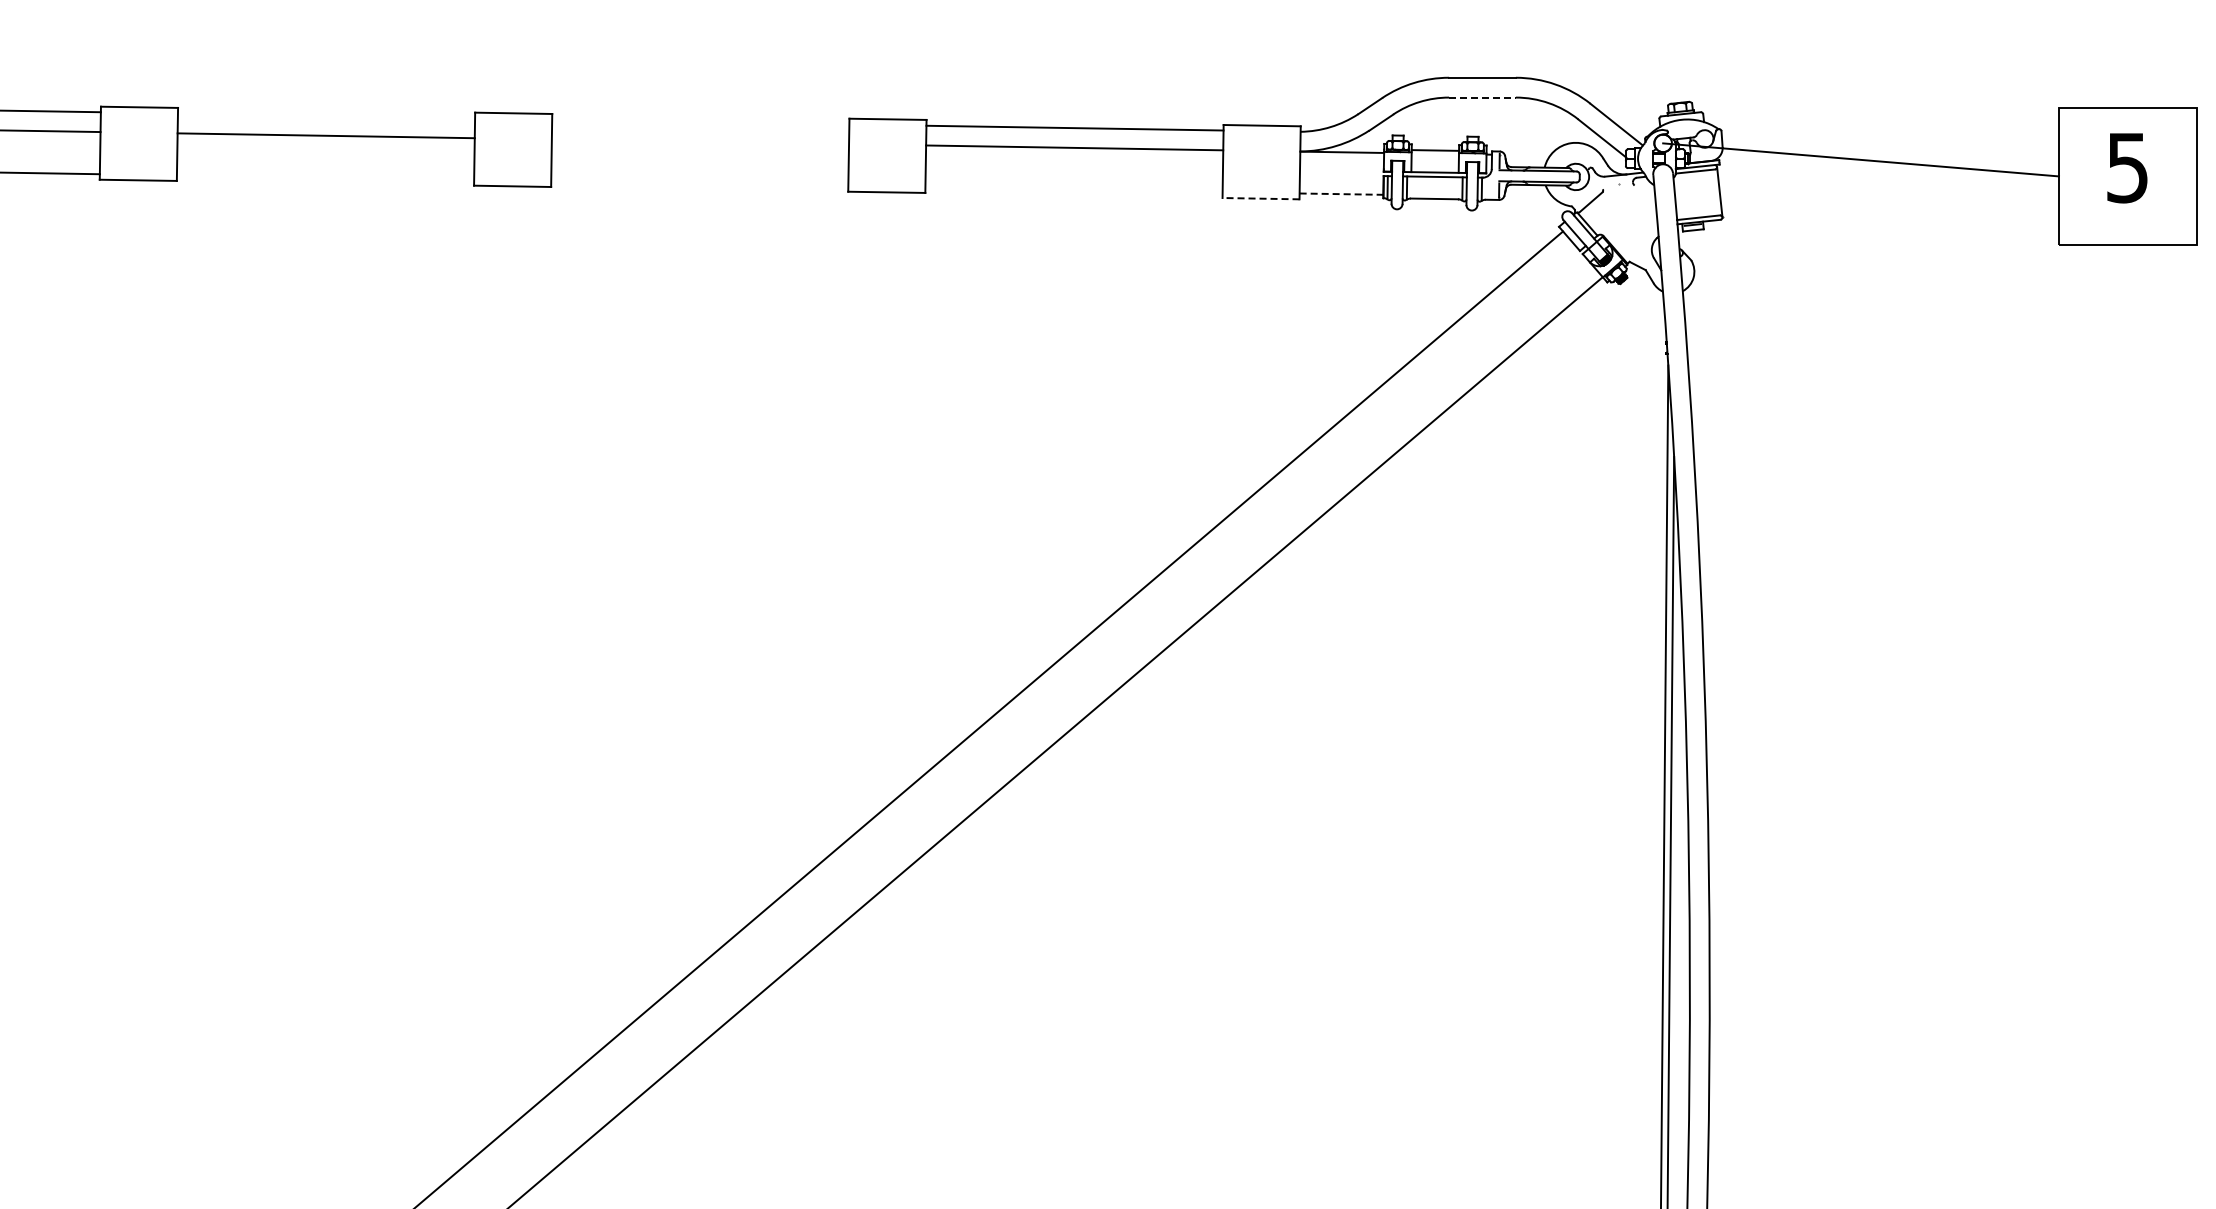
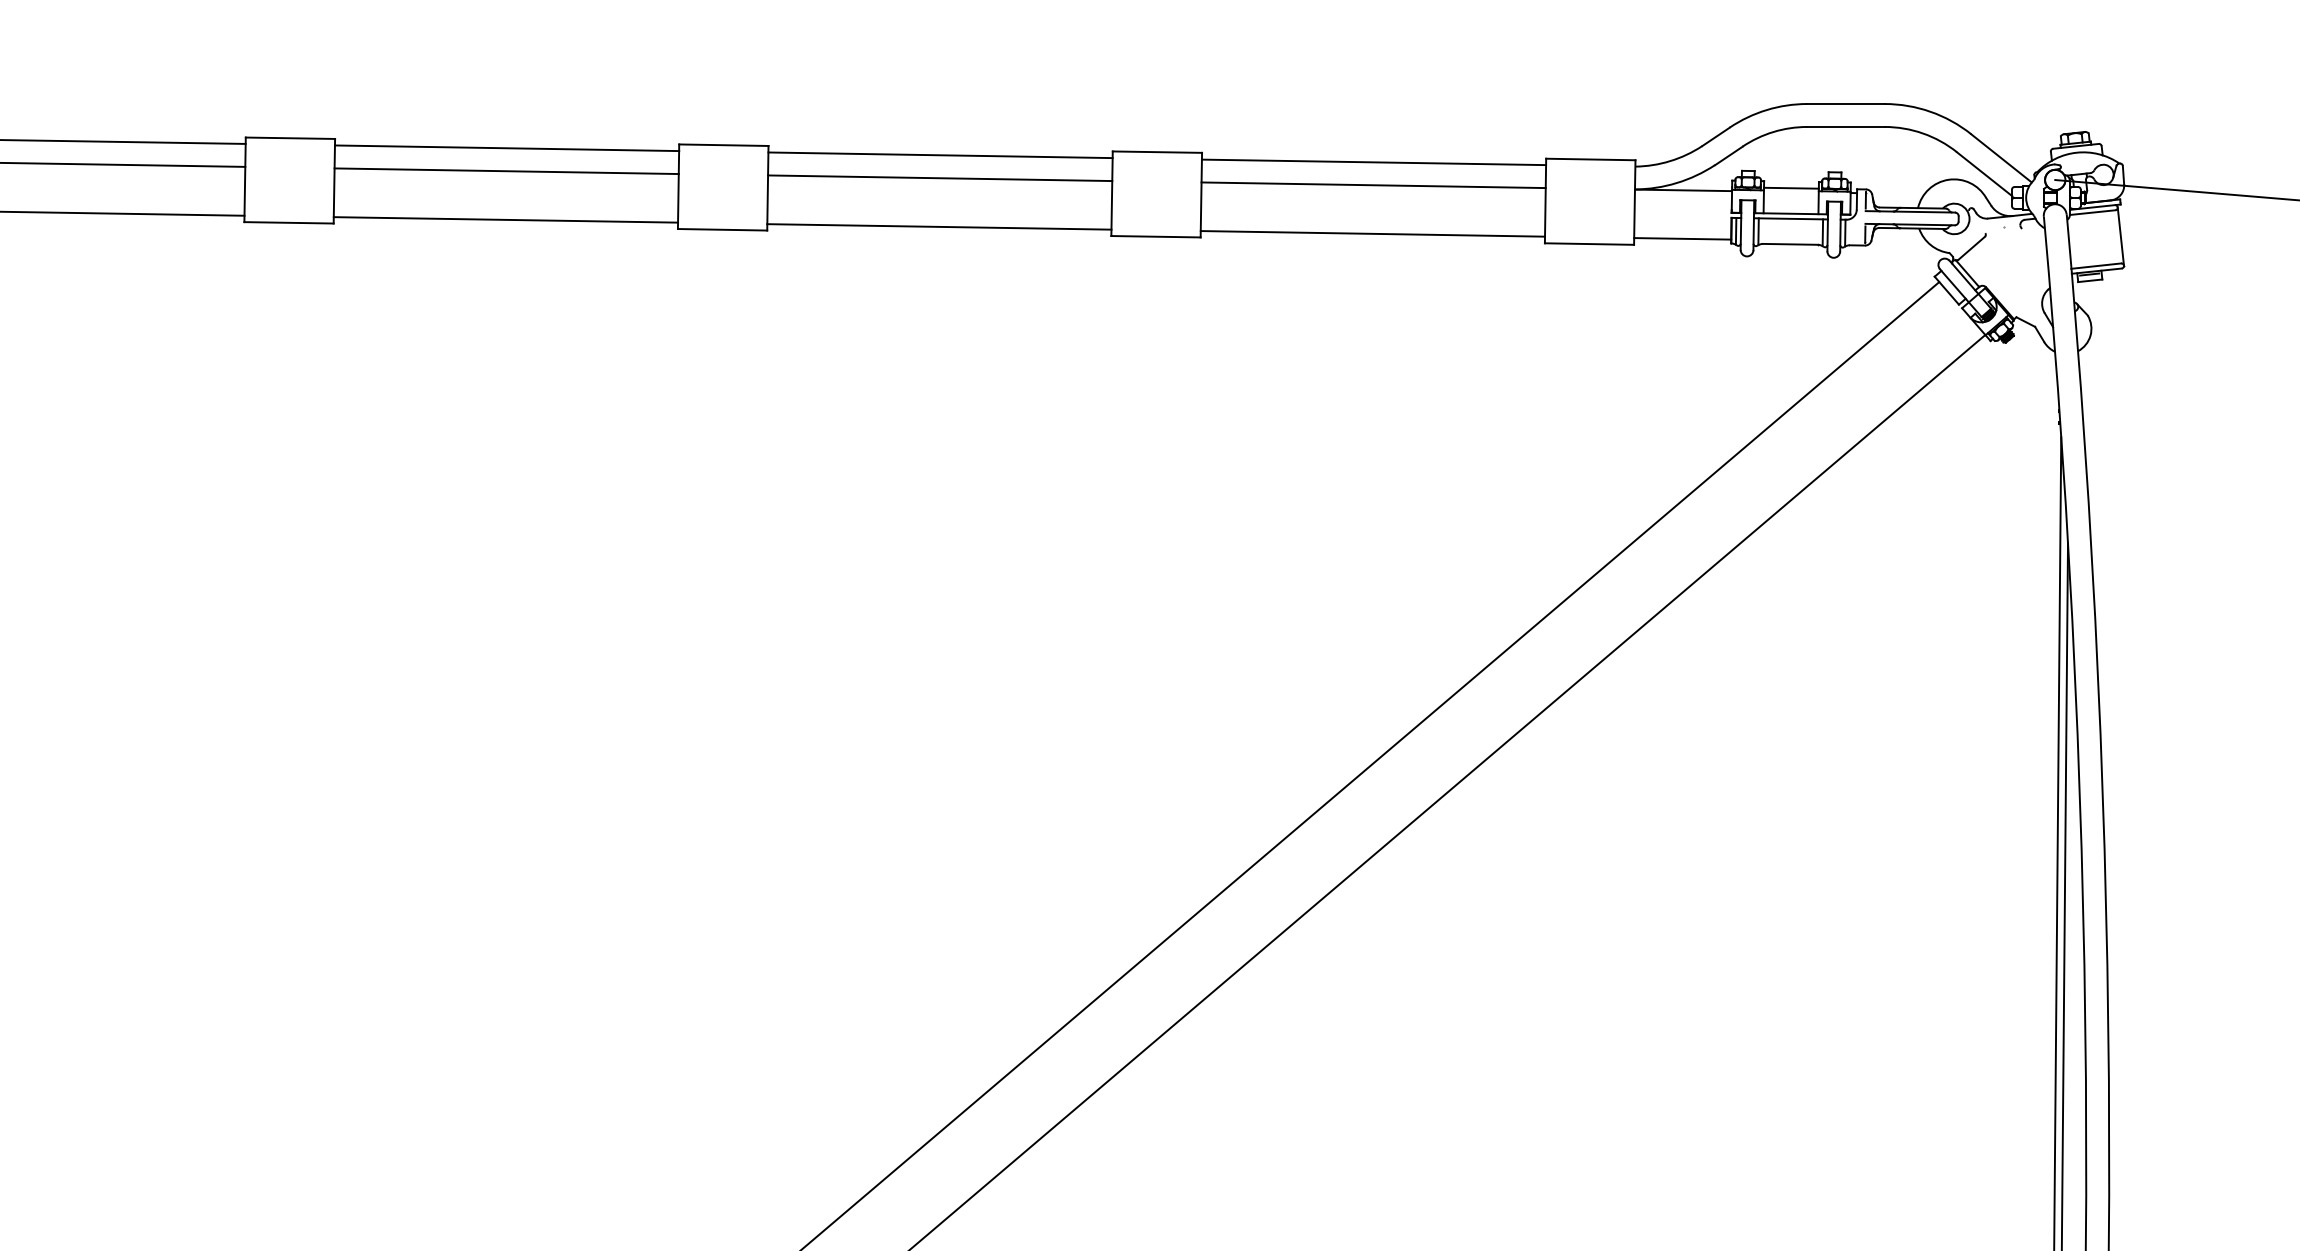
line: (1482, 97) -> (1846, 126), dashed -> solid
line: (326, 115) -> (507, 147), added
line: (700, 121) -> (940, 154), added
line: (700, 141) -> (940, 177), added
line: (325, 177) -> (505, 219), added
line: (699, 183) -> (939, 226), added
line: (1073, 189) -> (1372, 233), added
line: (1341, 194) -> (1682, 239), dashed -> solid
line: (1260, 198) -> (1588, 243), dashed -> solid

